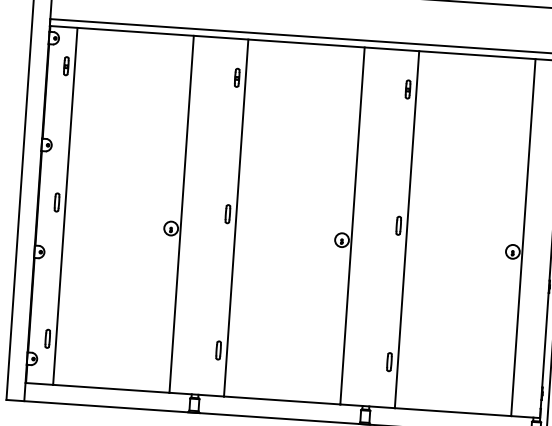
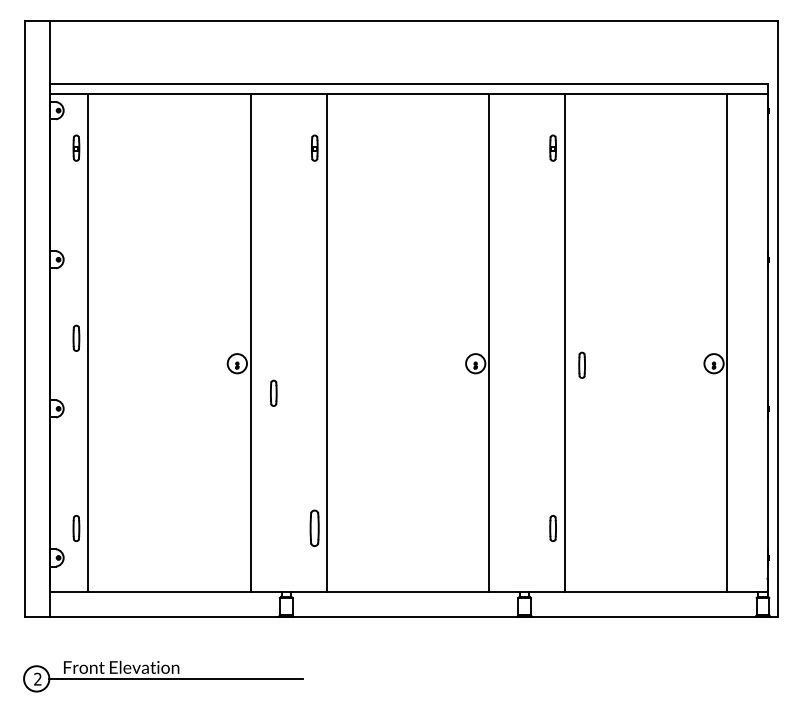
part: (227, 213) -> (273, 392), moved
part: (398, 225) -> (581, 364), moved
part: (218, 350) -> (314, 528), size x1.4

